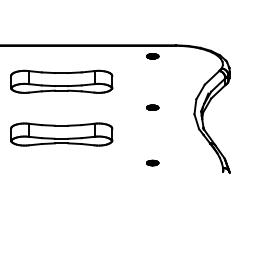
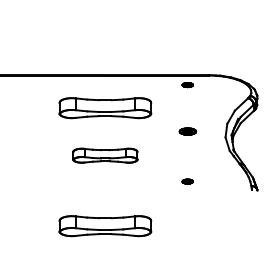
part: (152, 107) -> (187, 131), size x1.6
part: (61, 134) -> (105, 155), size x0.7
part: (61, 212) -> (105, 226), added

